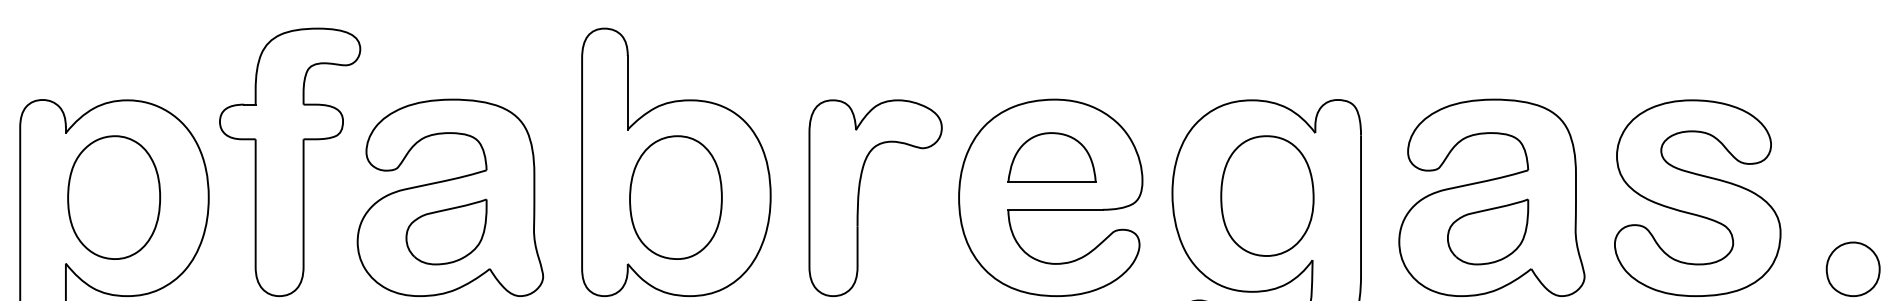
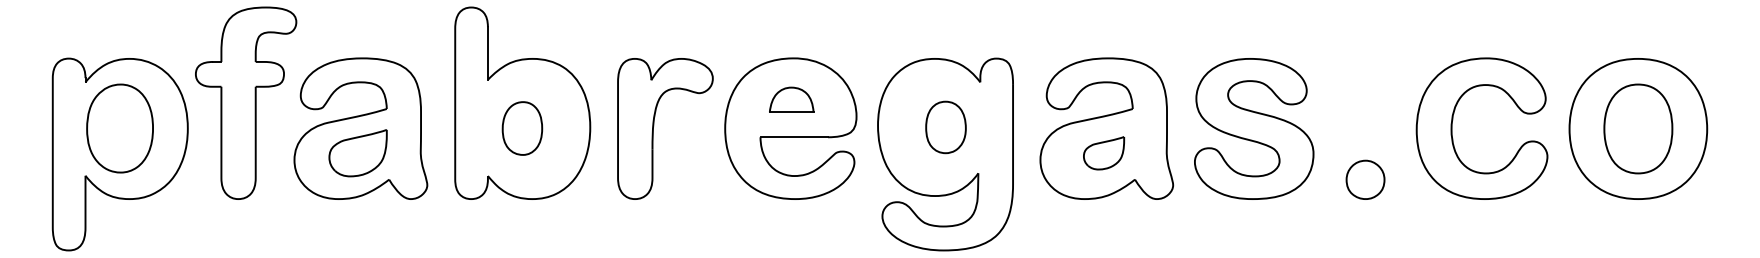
part: (1051, 157) -> (791, 99), size x0.7
part: (1266, 196) -> (945, 127), size x0.6
part: (676, 197) -> (522, 128), size x0.6
part: (1487, 232) -> (1103, 153), size x0.7

